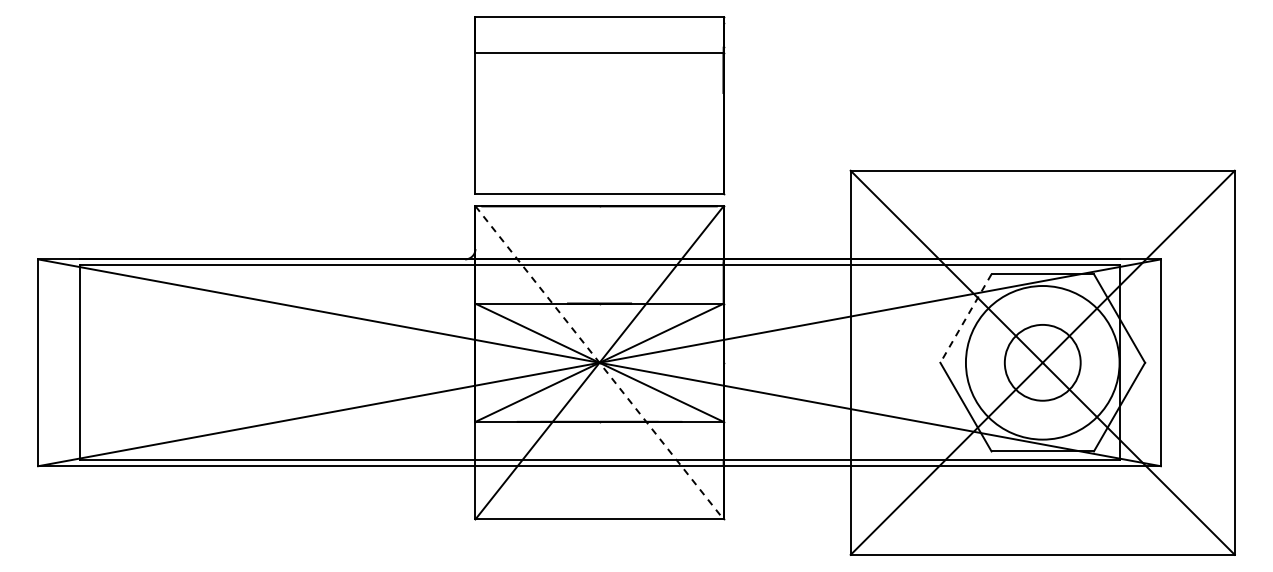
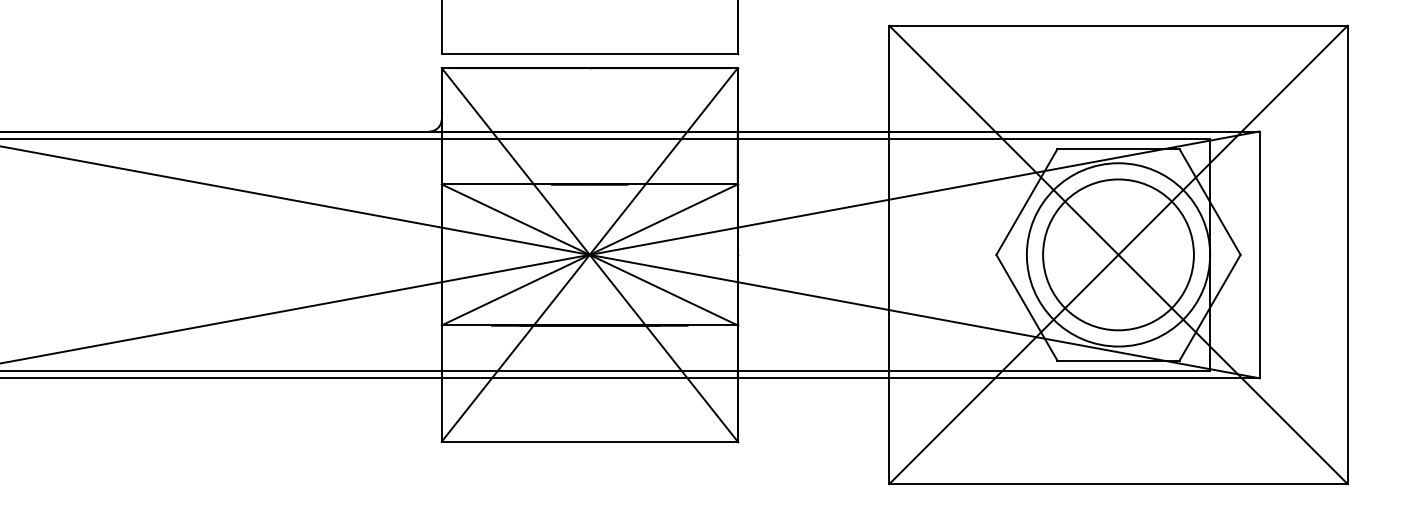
line: (965, 318) -> (1026, 202), dashed -> solid
line: (599, 362) -> (589, 254), dashed -> solid
circle: (1042, 362) -> (1118, 254), size x1.67

